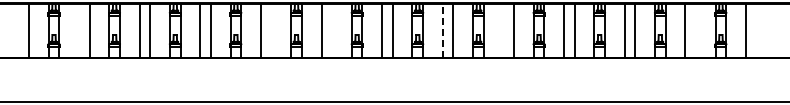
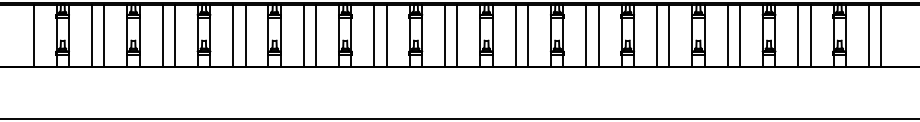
line: (79, 30) -> (92, 35), added
line: (271, 30) -> (316, 35), added
line: (332, 30) -> (387, 35), added
line: (442, 30) -> (515, 35), dashed -> solid
line: (503, 30) -> (586, 35), added
line: (695, 30) -> (810, 35), added
line: (756, 30) -> (881, 35), added

